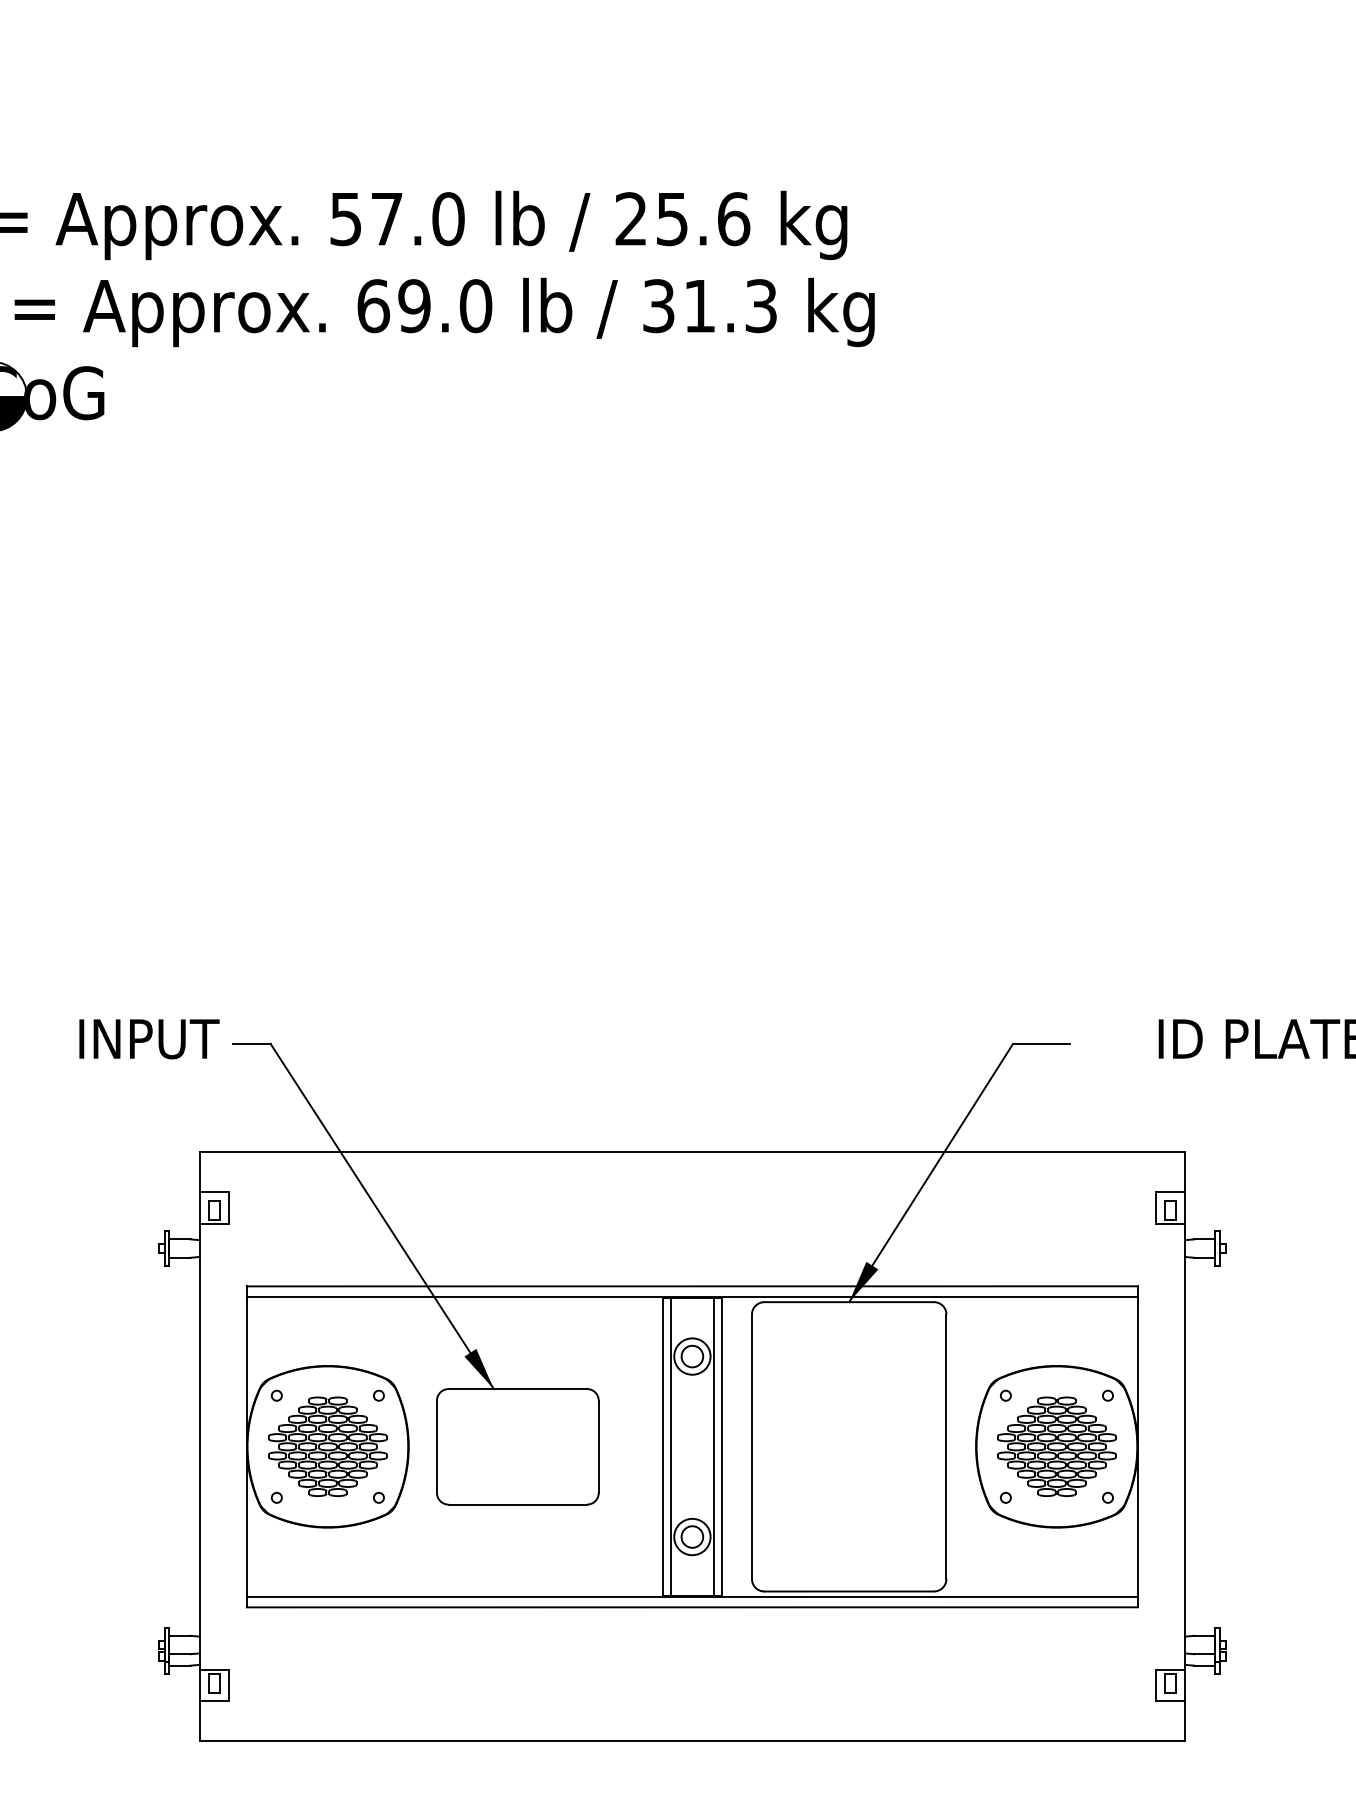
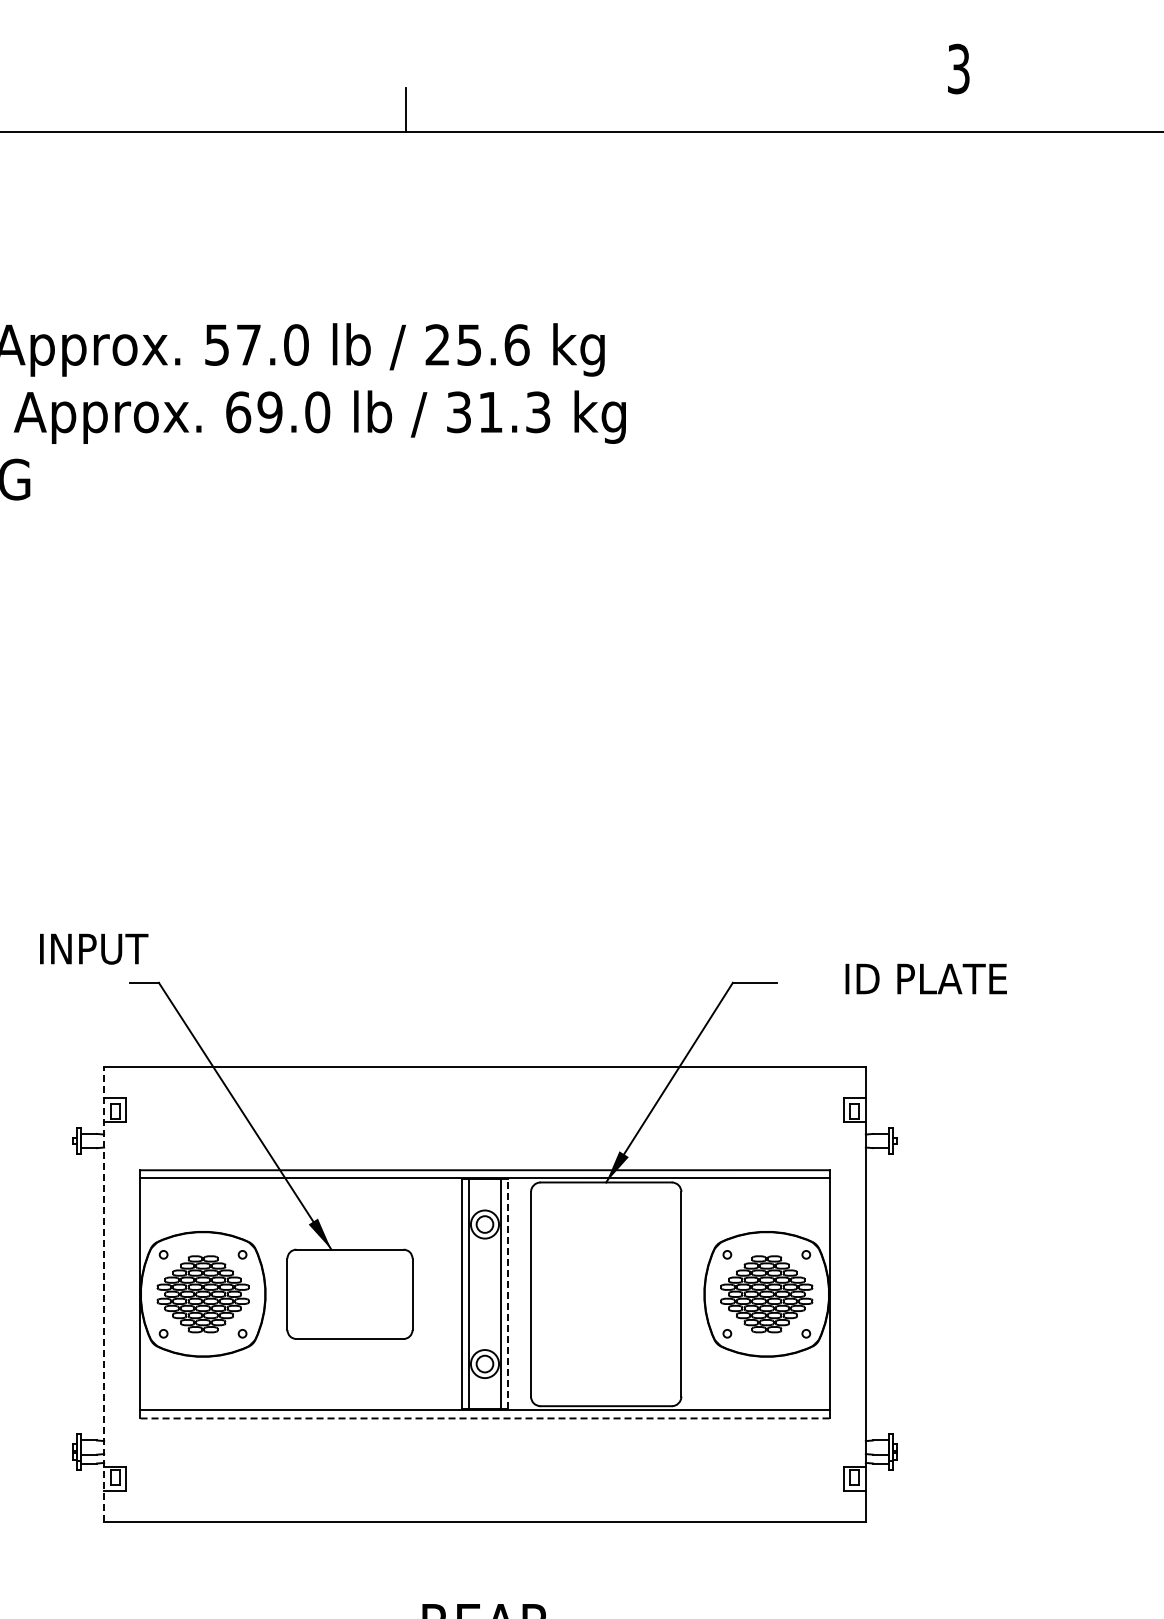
text: (149, 1038) -> (94, 948), moved
line: (722, 1445) -> (508, 1293), solid -> dashed
line: (200, 1447) -> (104, 1294), solid -> dashed
line: (691, 1607) -> (484, 1418), solid -> dashed

